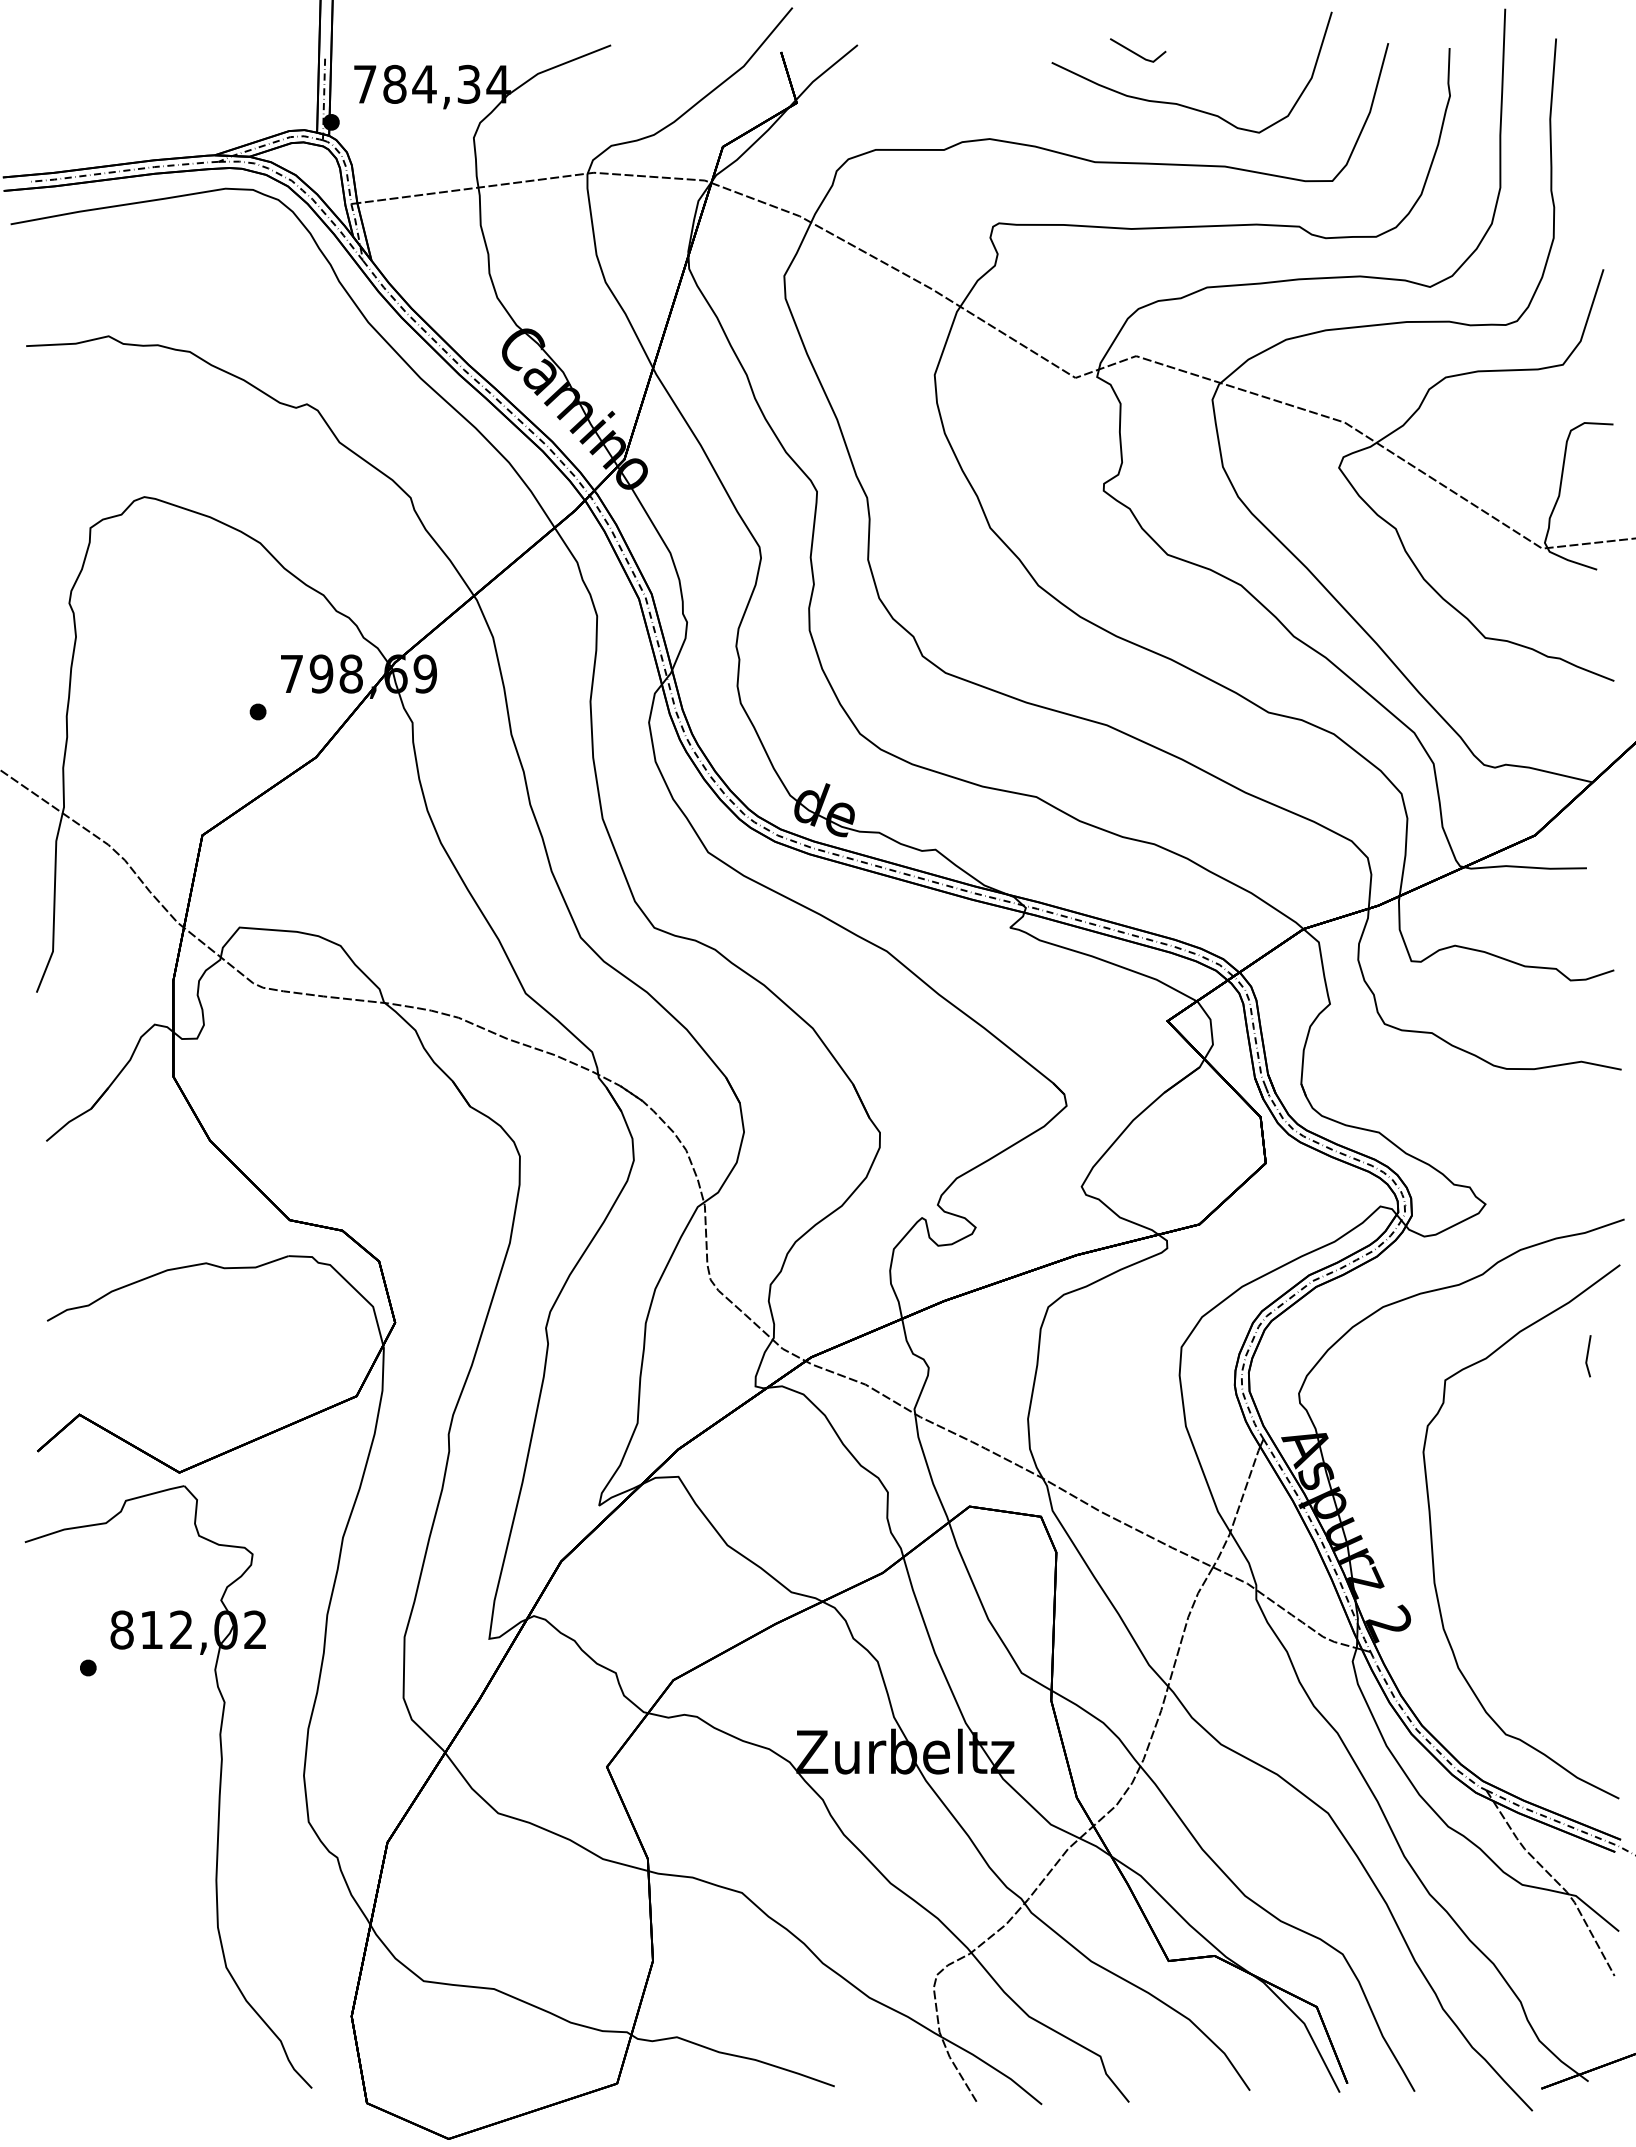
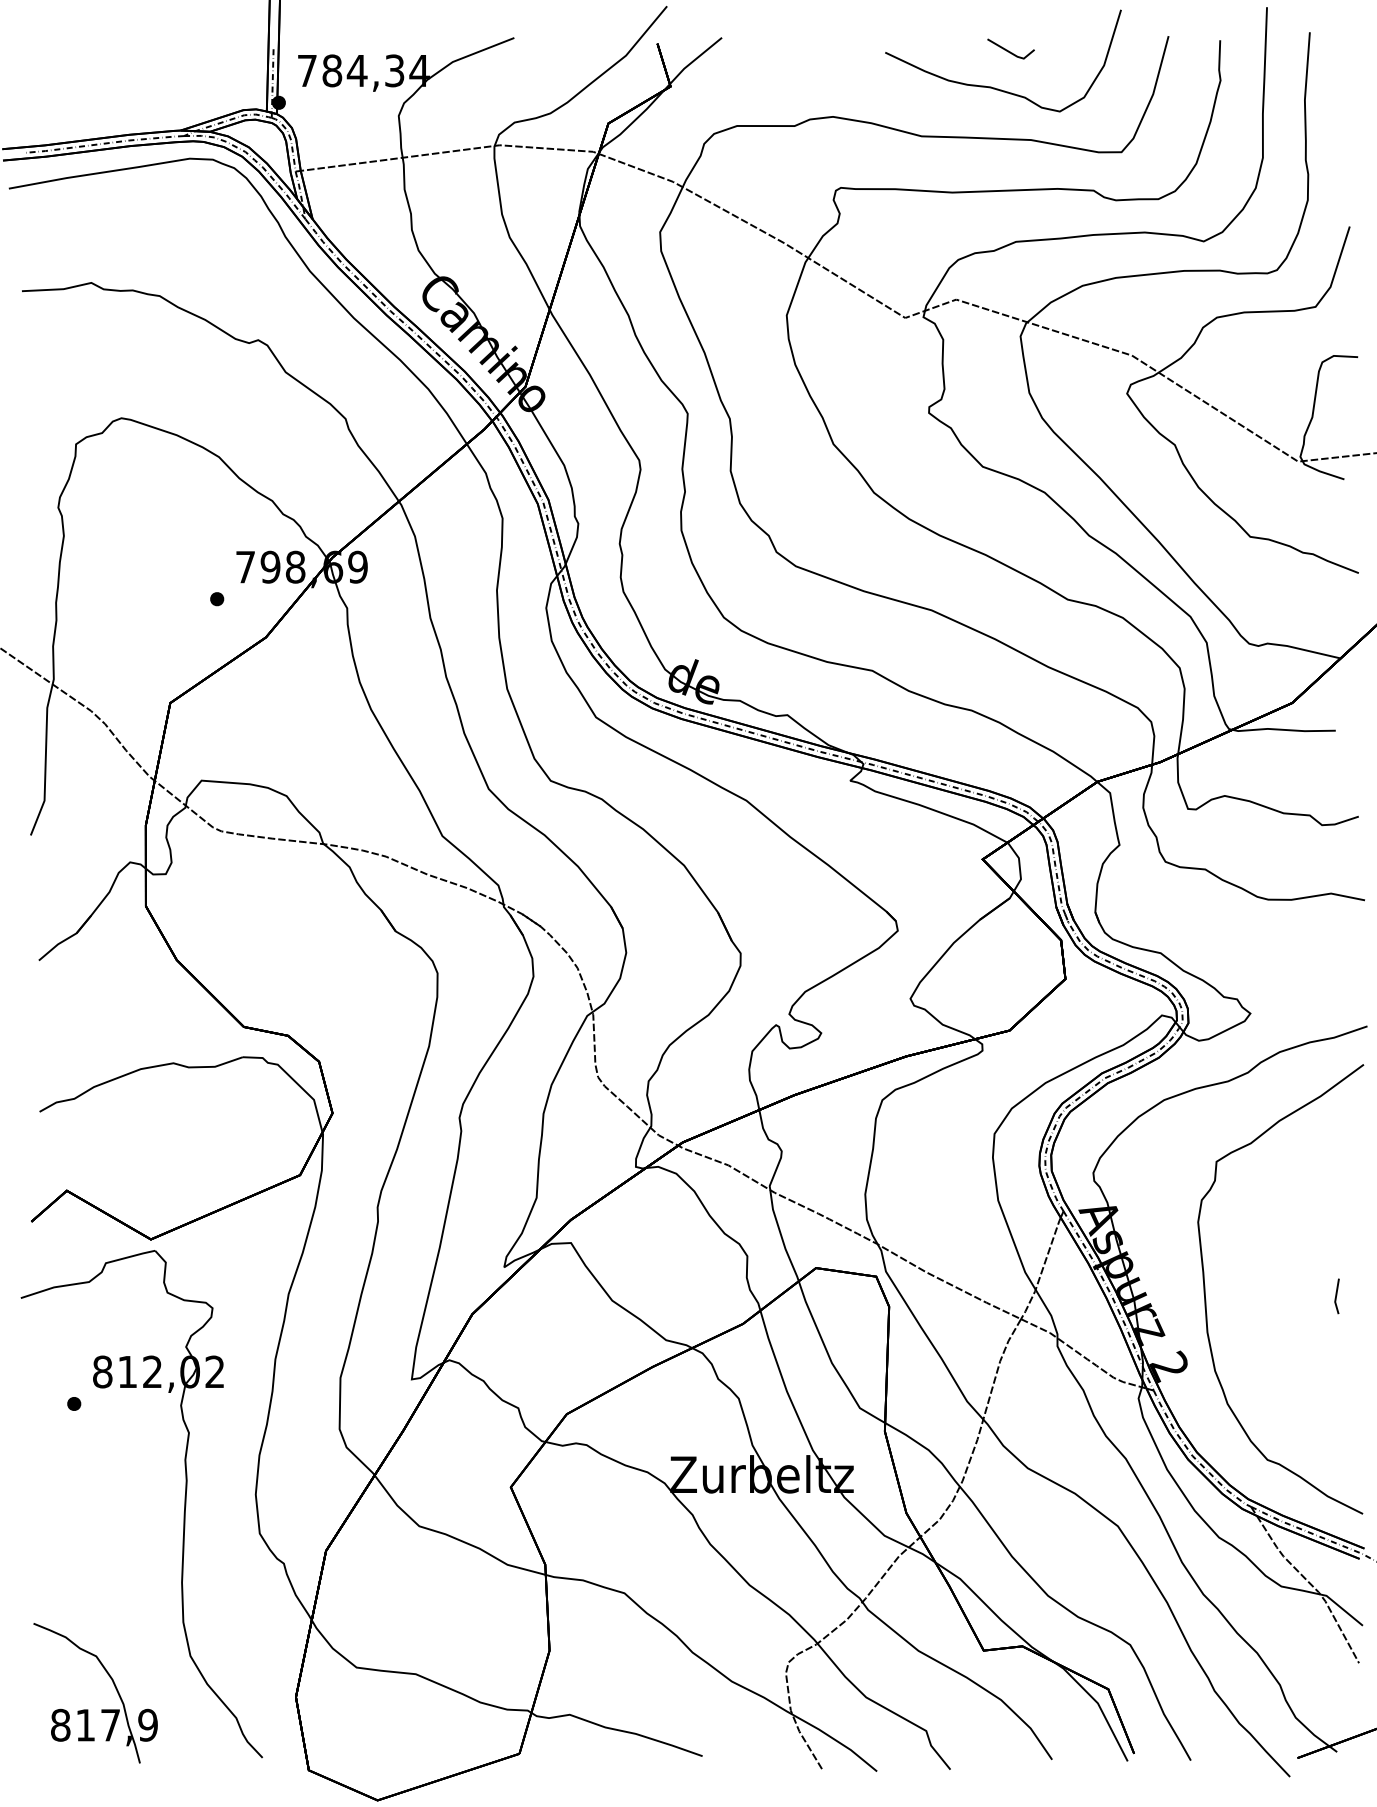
line: (1137, 53) -> (1010, 51), moved
line: (1588, 1356) -> (1337, 1296), moved
part: (121, 2030) -> (102, 1709), added

